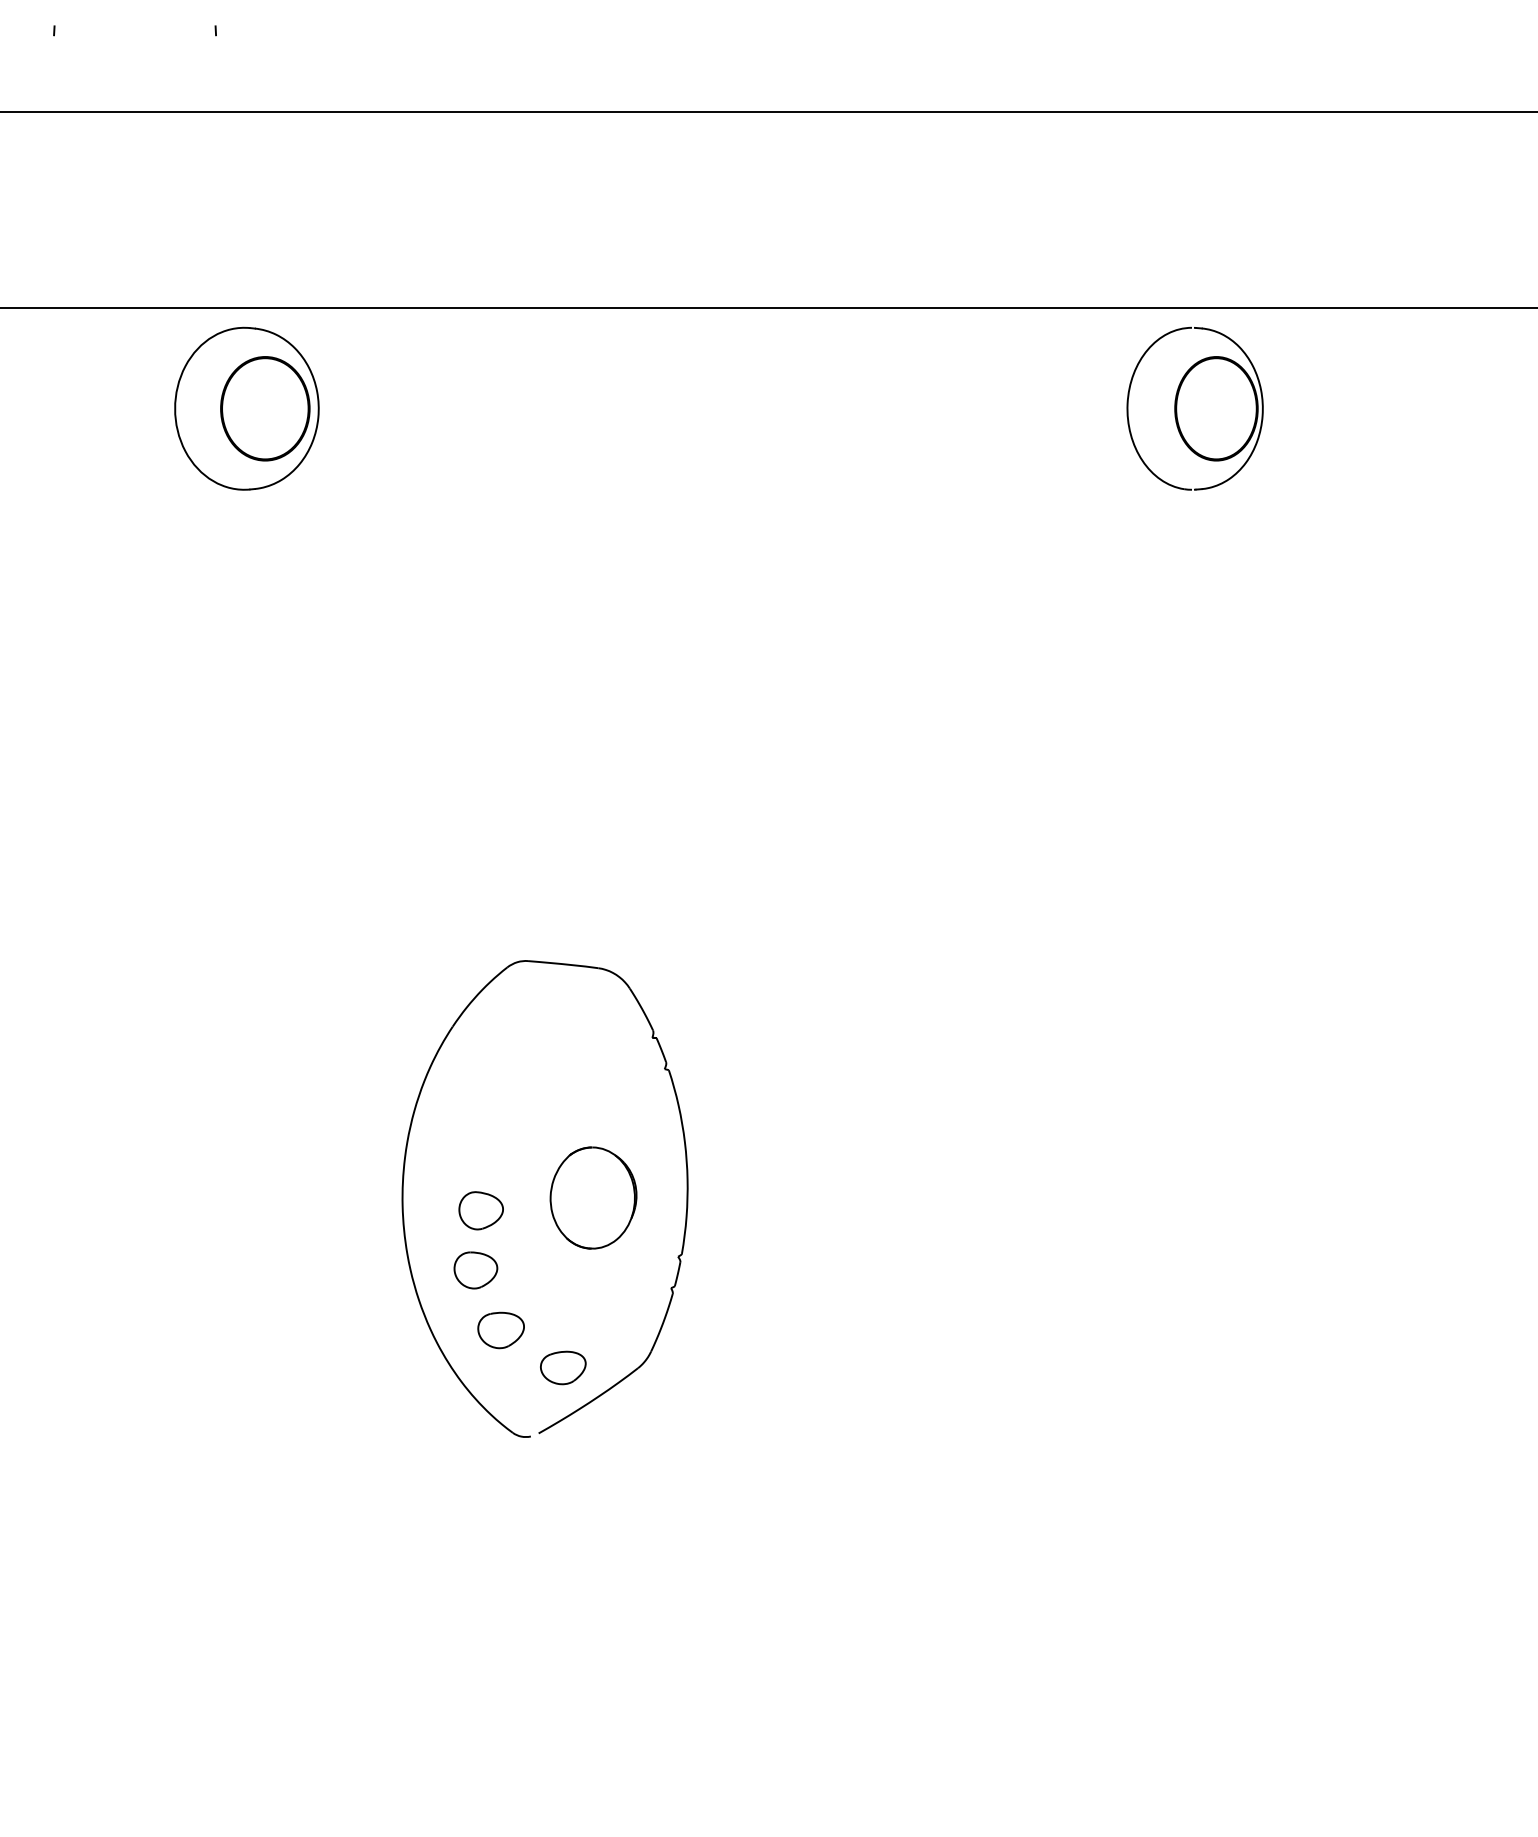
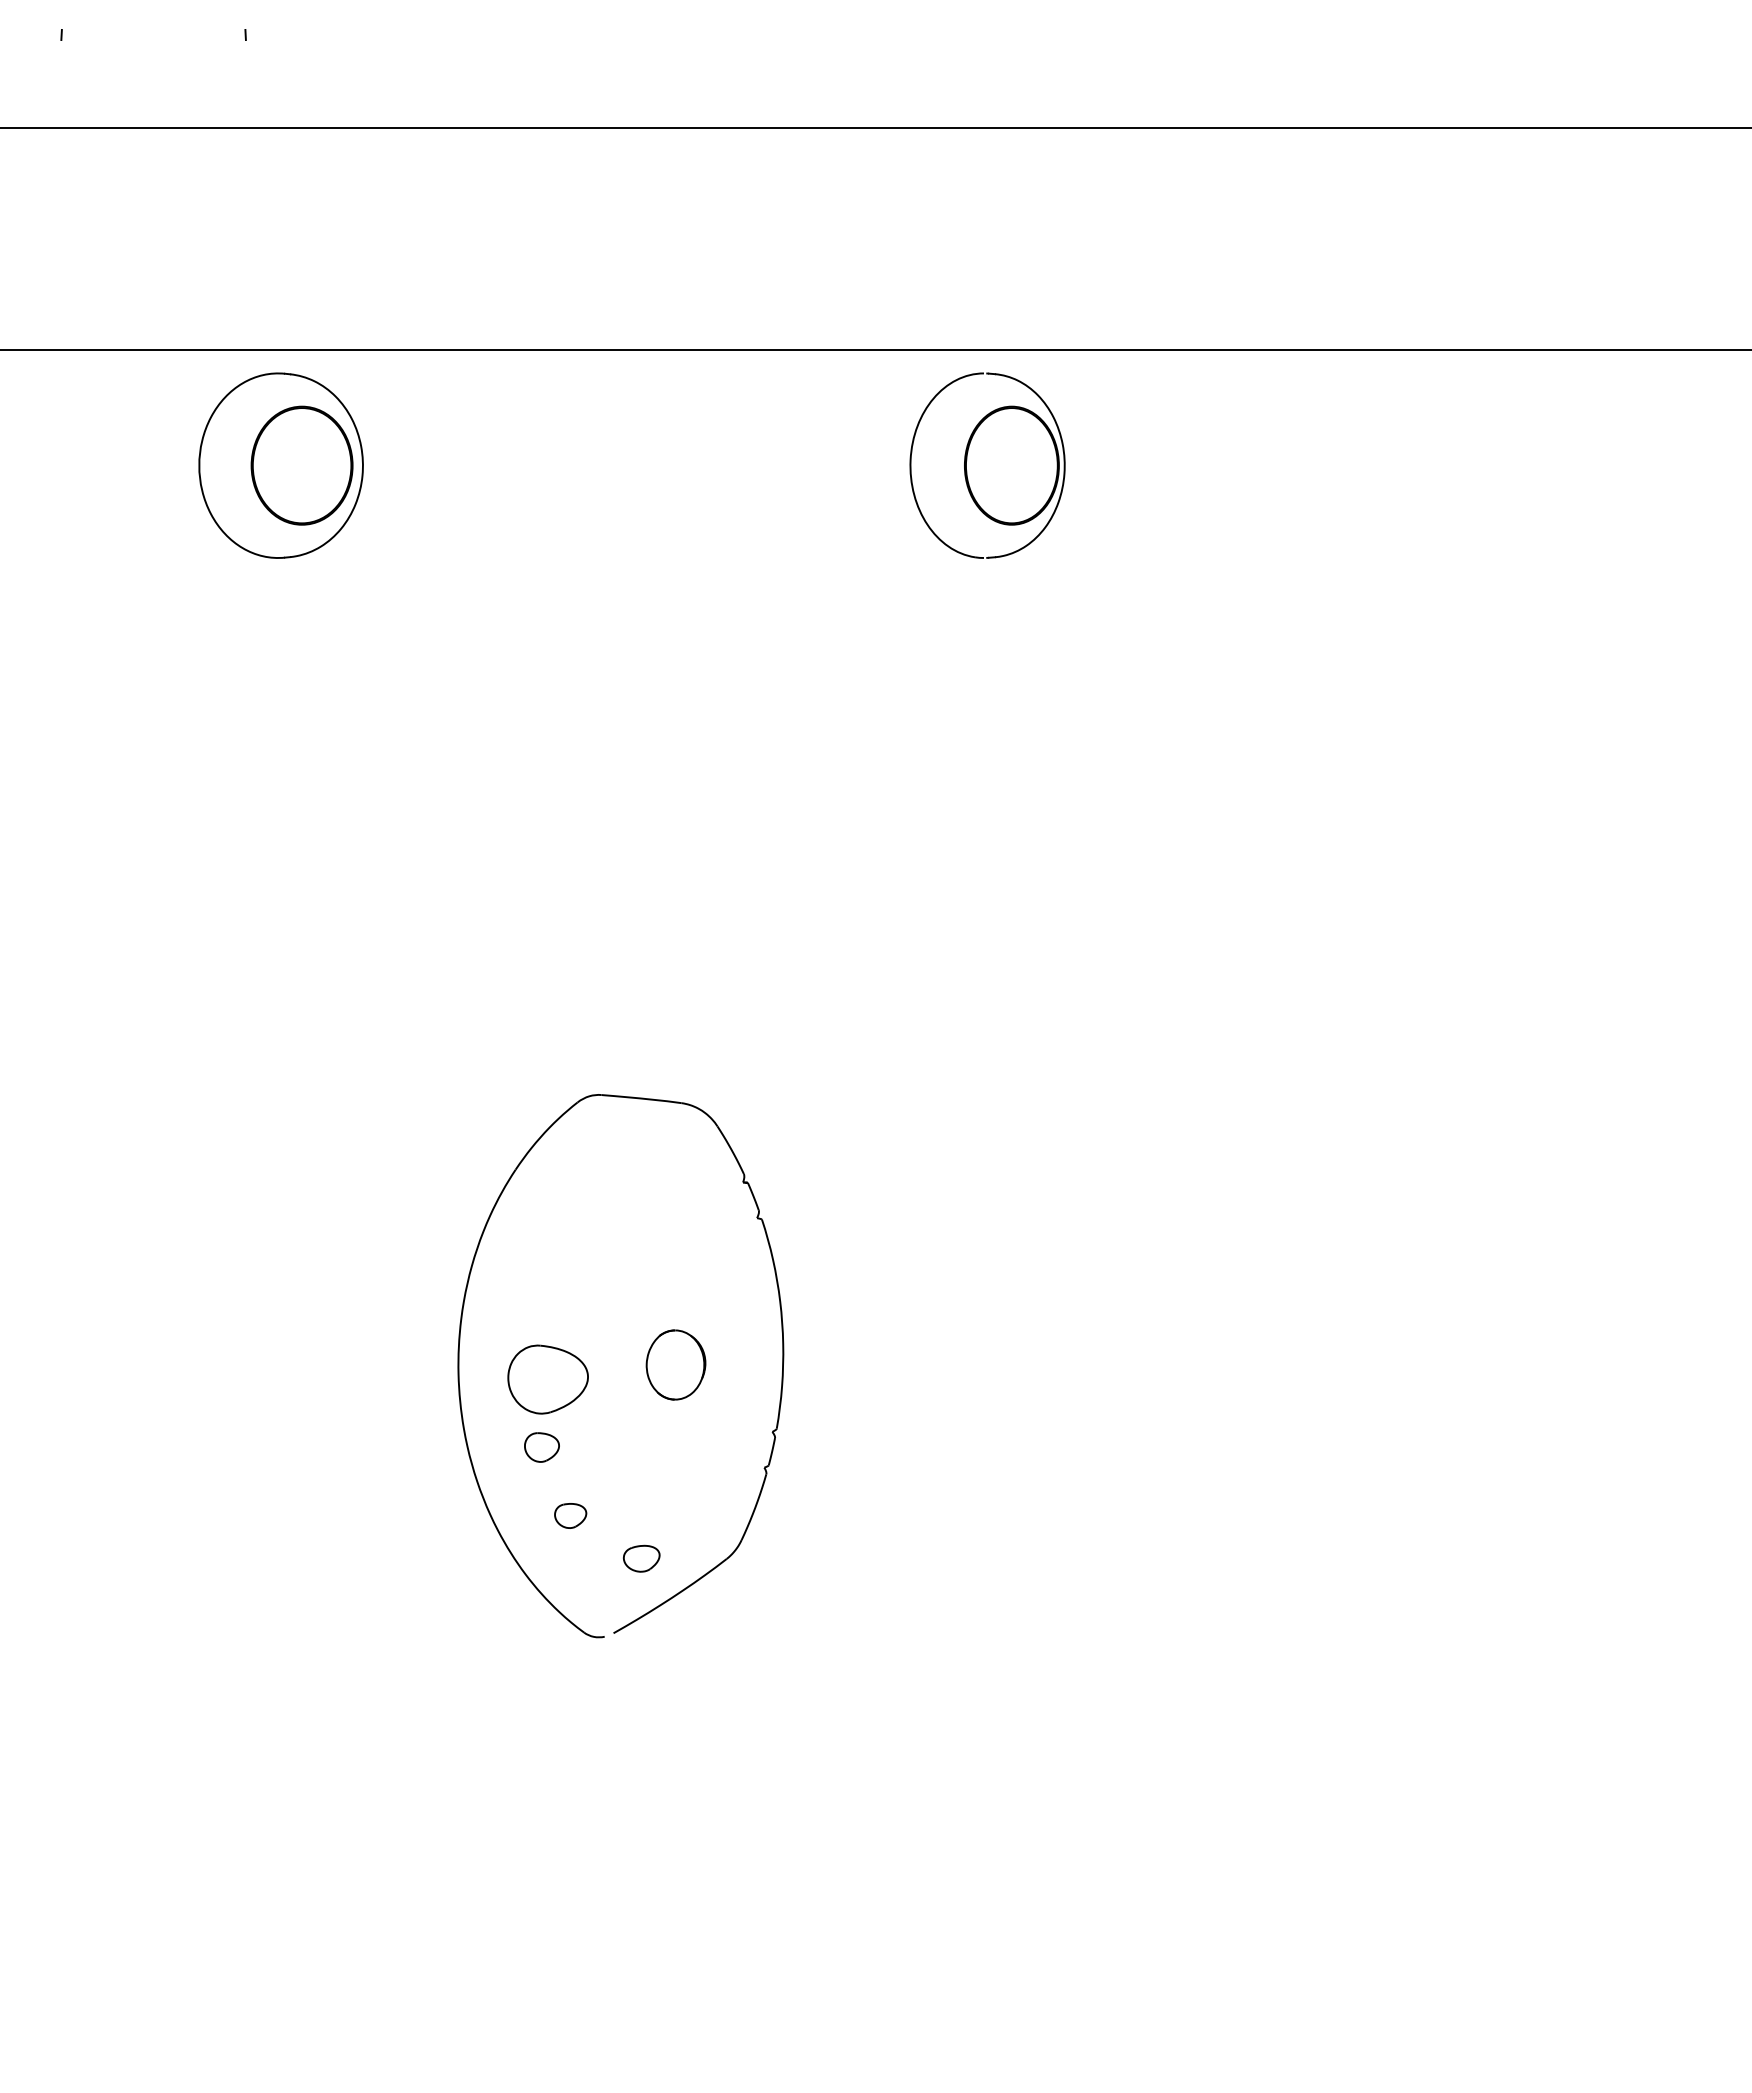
part: (1195, 408) -> (987, 465), moved
part: (593, 1197) -> (675, 1364), size x0.6
part: (480, 1210) -> (547, 1379), size x1.6
part: (475, 1270) -> (541, 1447), size x0.7
part: (500, 1330) -> (570, 1515), size x0.6
part: (563, 1367) -> (641, 1558), size x0.7

